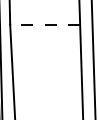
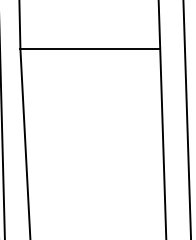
line: (45, 24) -> (91, 49), dashed -> solid

